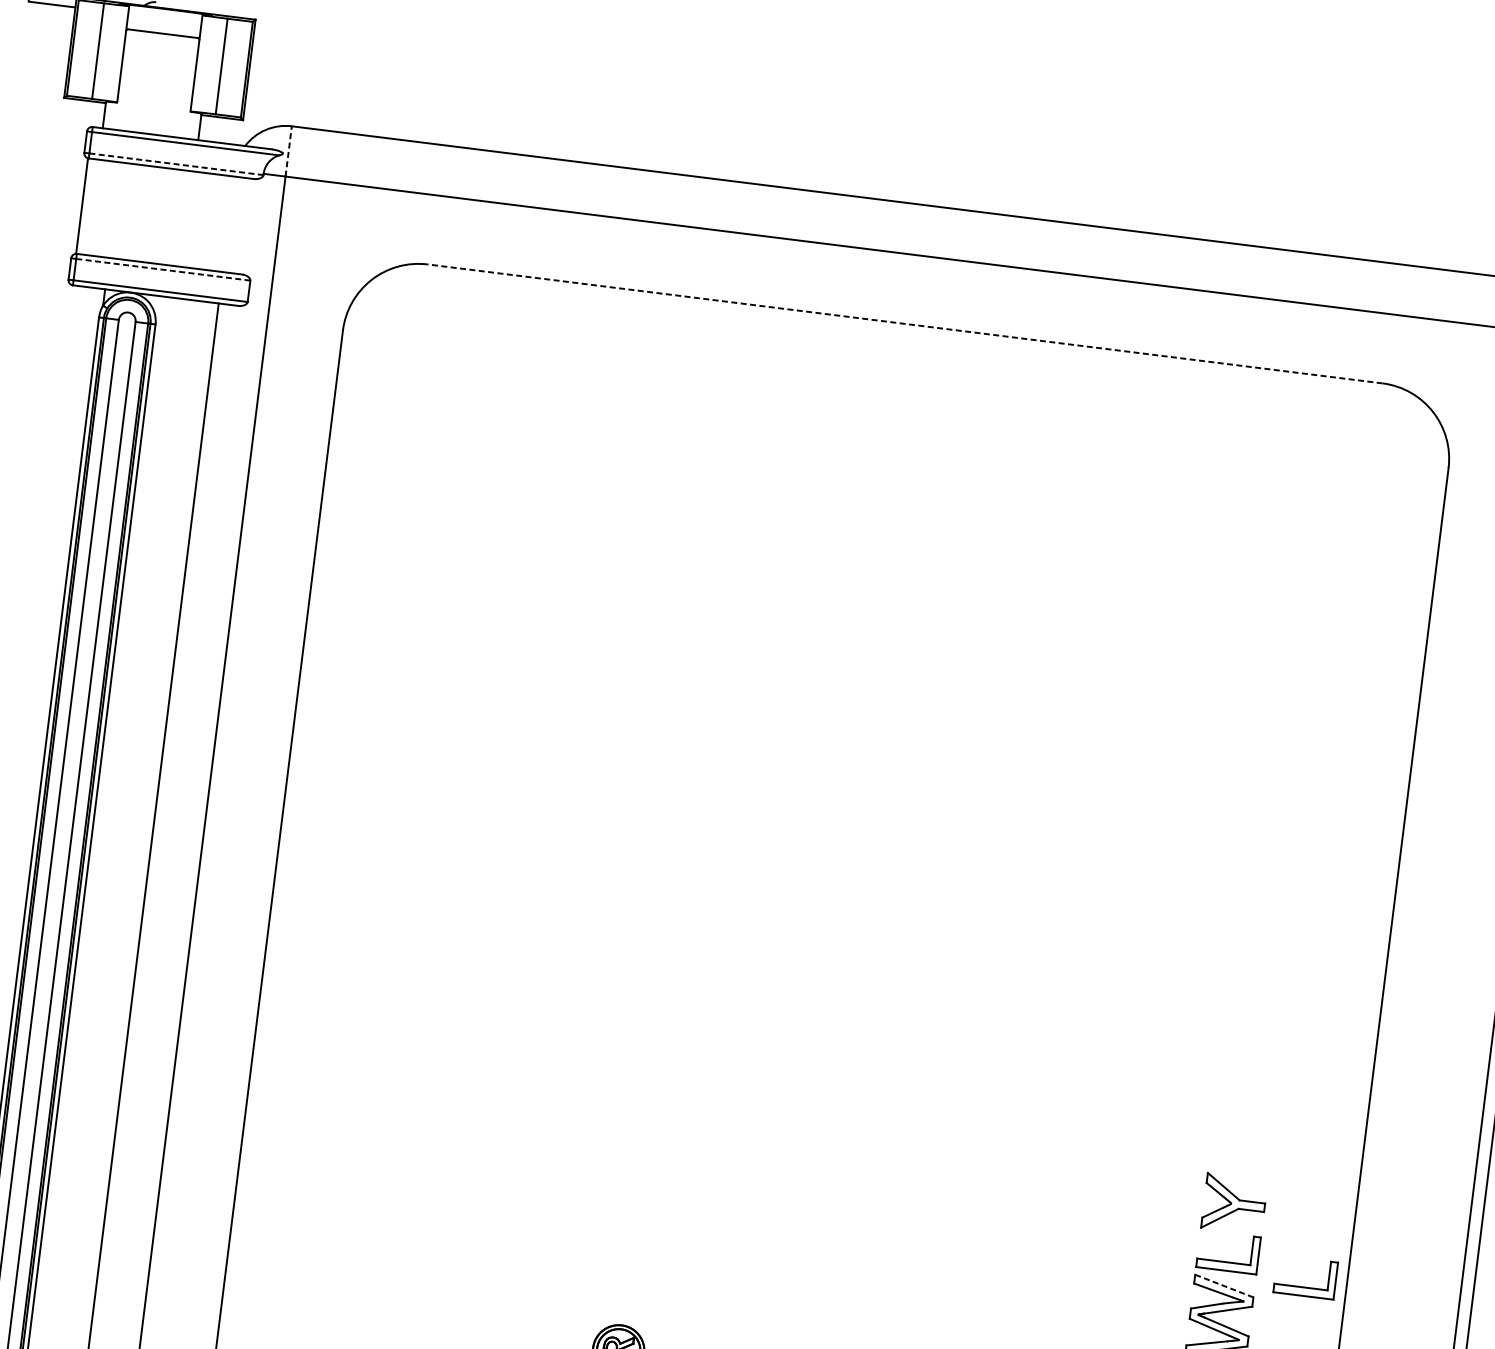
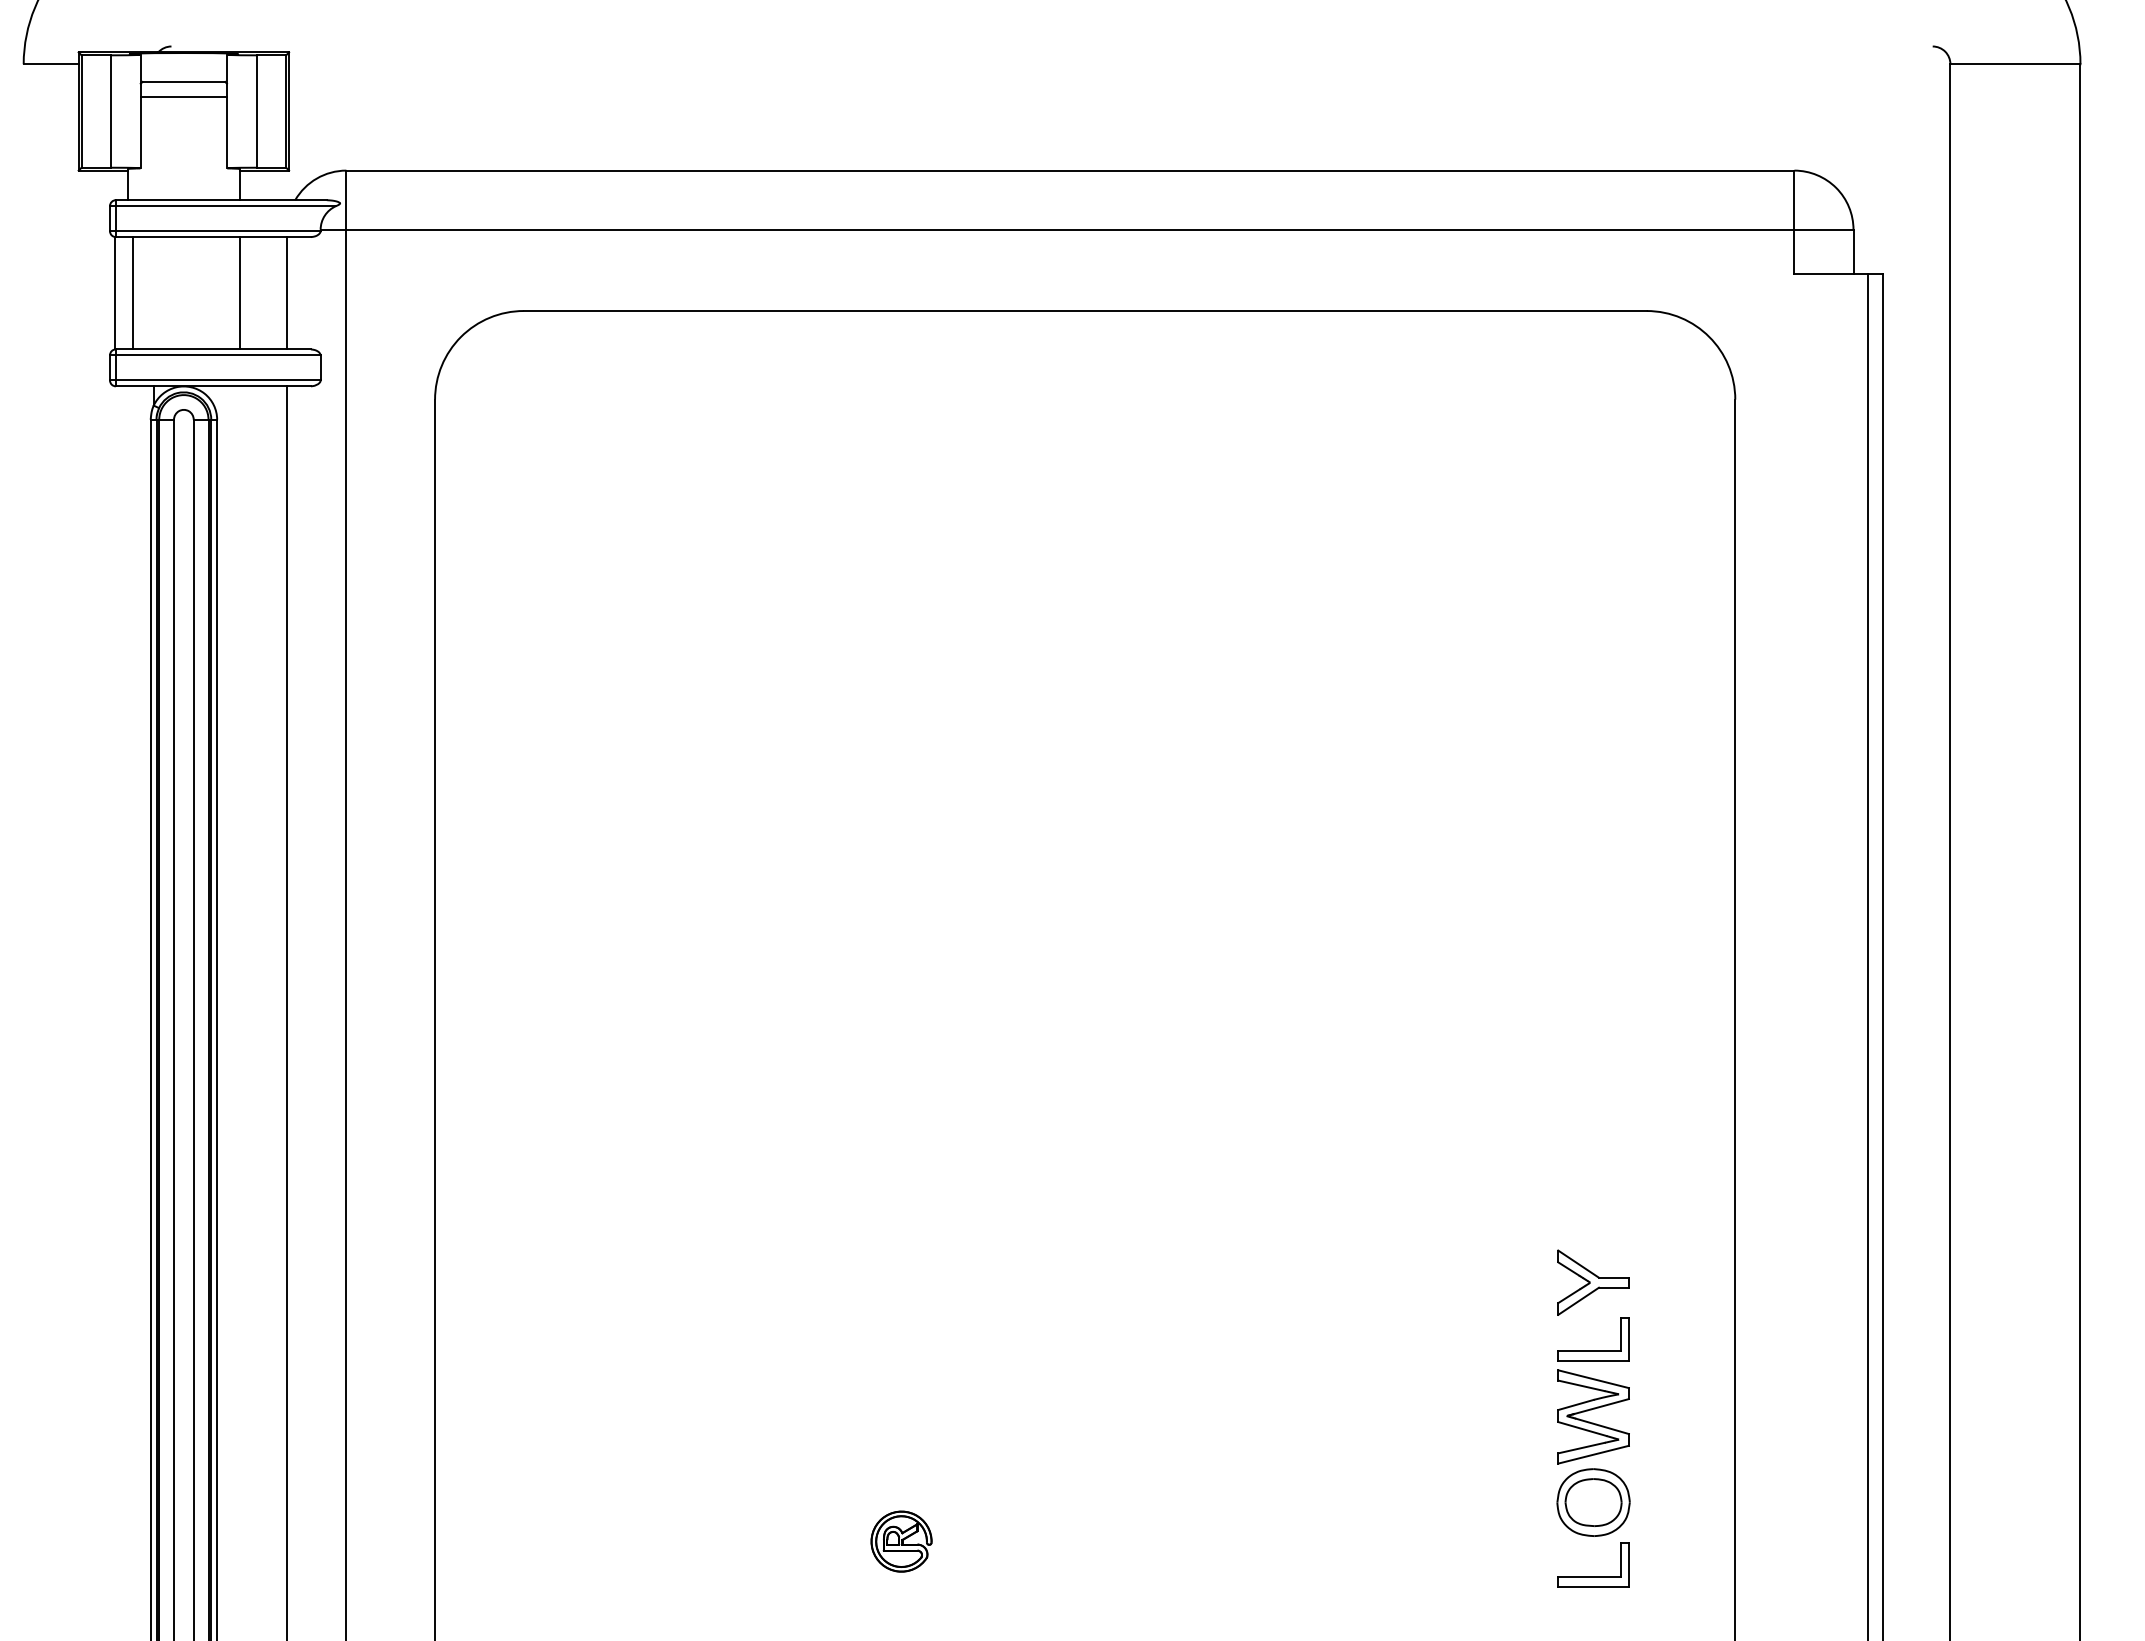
line: (161, 46) -> (183, 96), added
line: (288, 151) -> (346, 200), dashed -> solid
line: (176, 164) -> (218, 231), dashed -> solid
line: (96, 208) -> (132, 293), added
line: (188, 219) -> (240, 293), added
line: (228, 224) -> (287, 293), added
line: (163, 269) -> (218, 355), dashed -> solid
line: (904, 324) -> (1084, 311), dashed -> solid
line: (1225, 1286) -> (1594, 1379), dashed -> solid
part: (1304, 1286) -> (1686, 1368), removed

